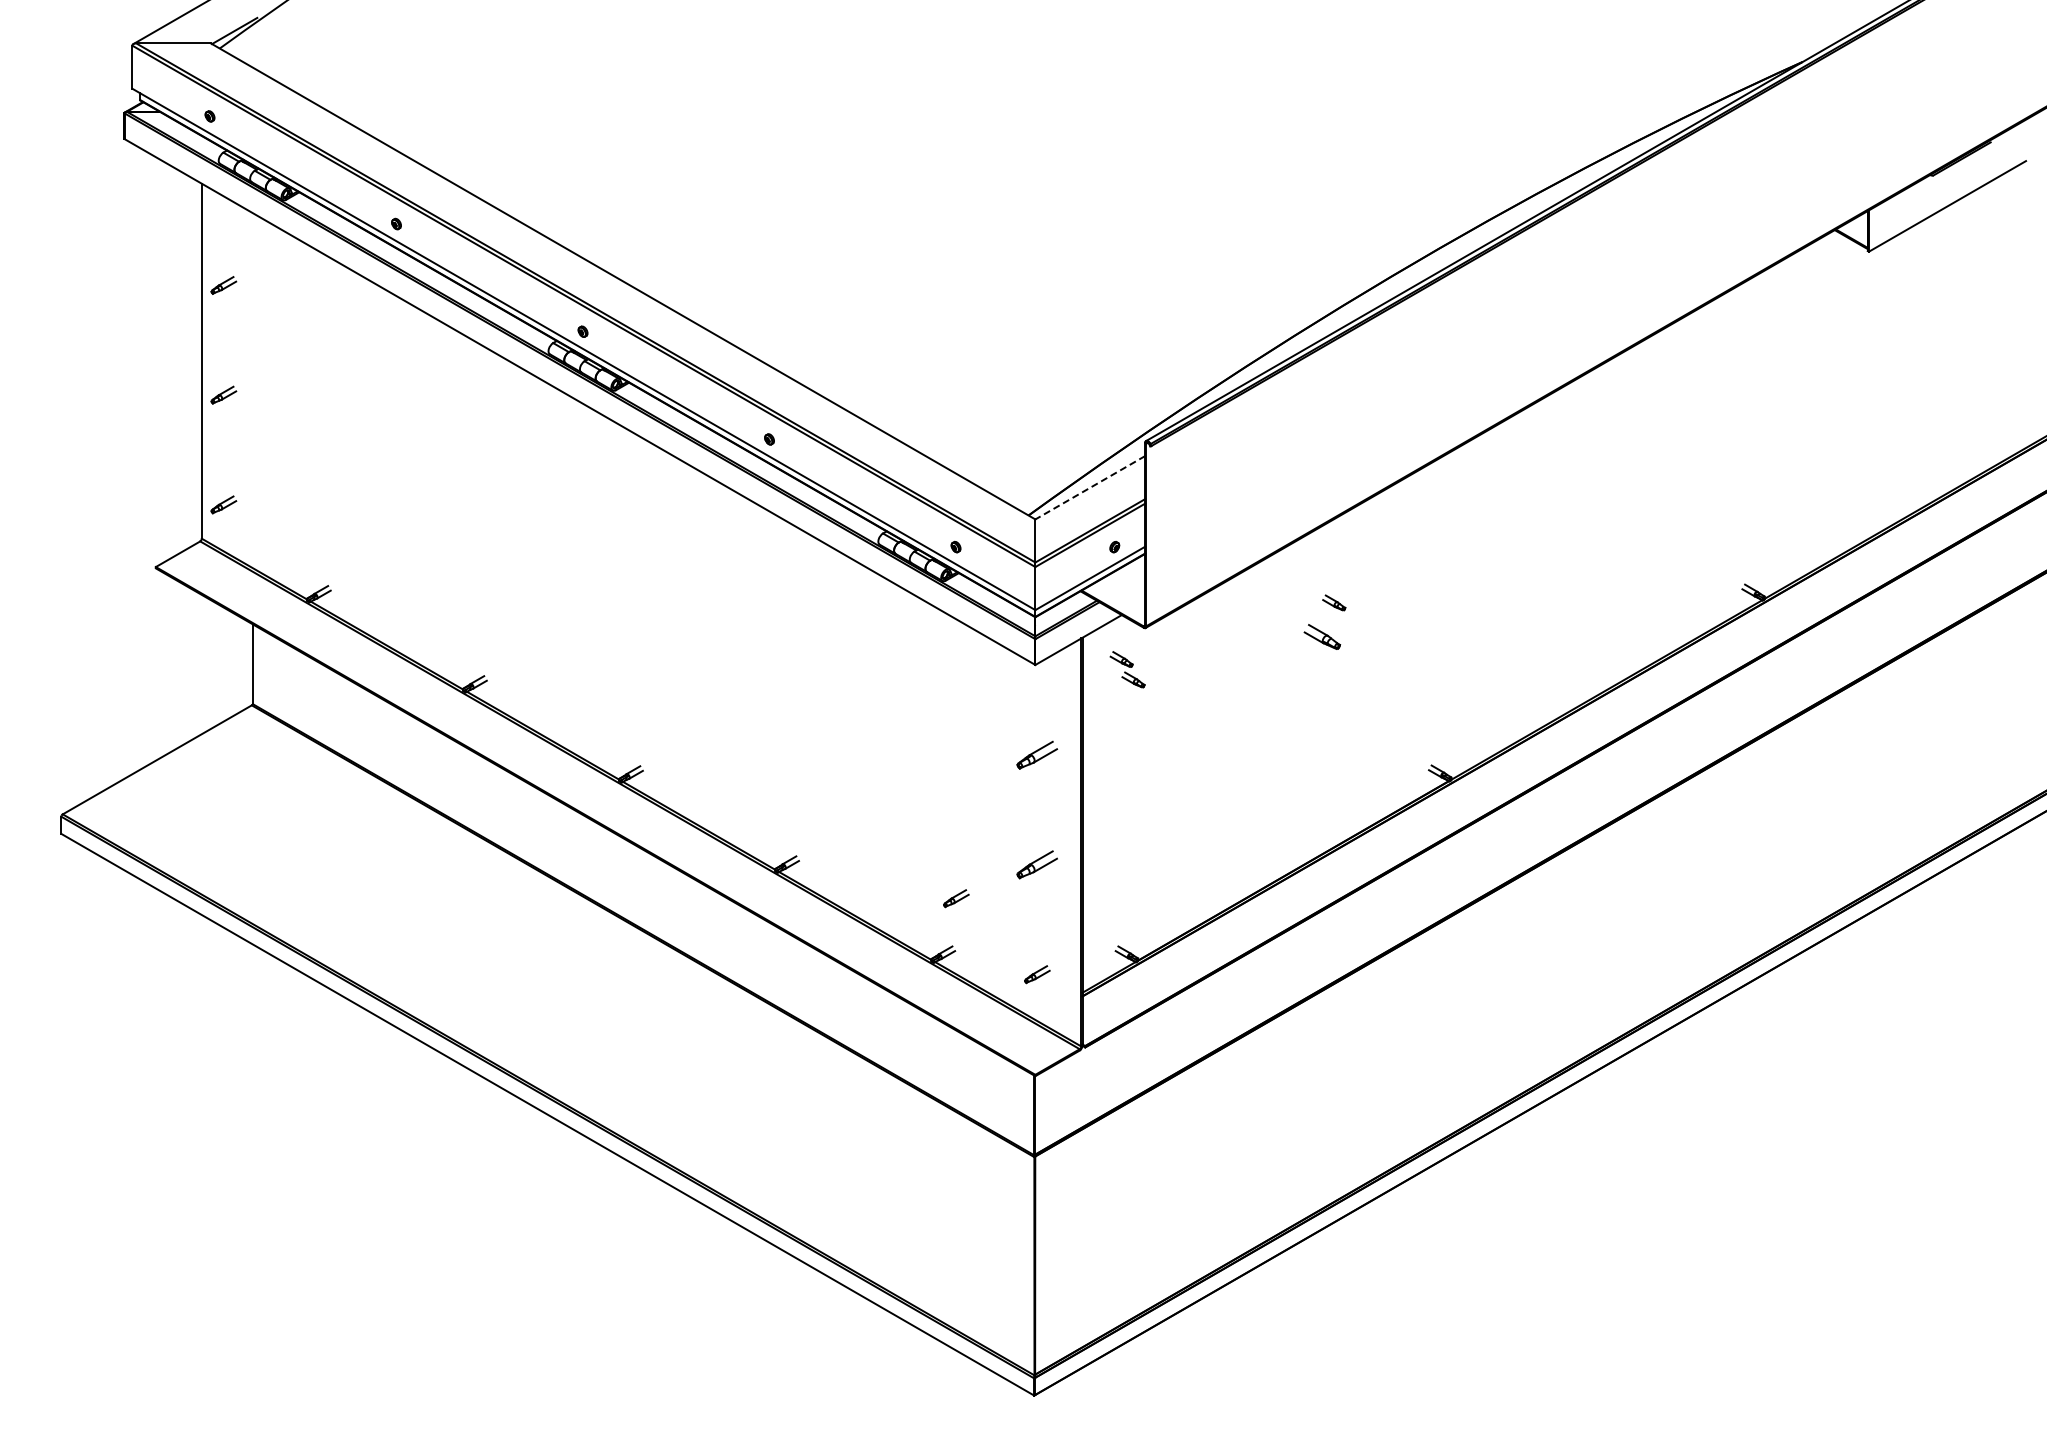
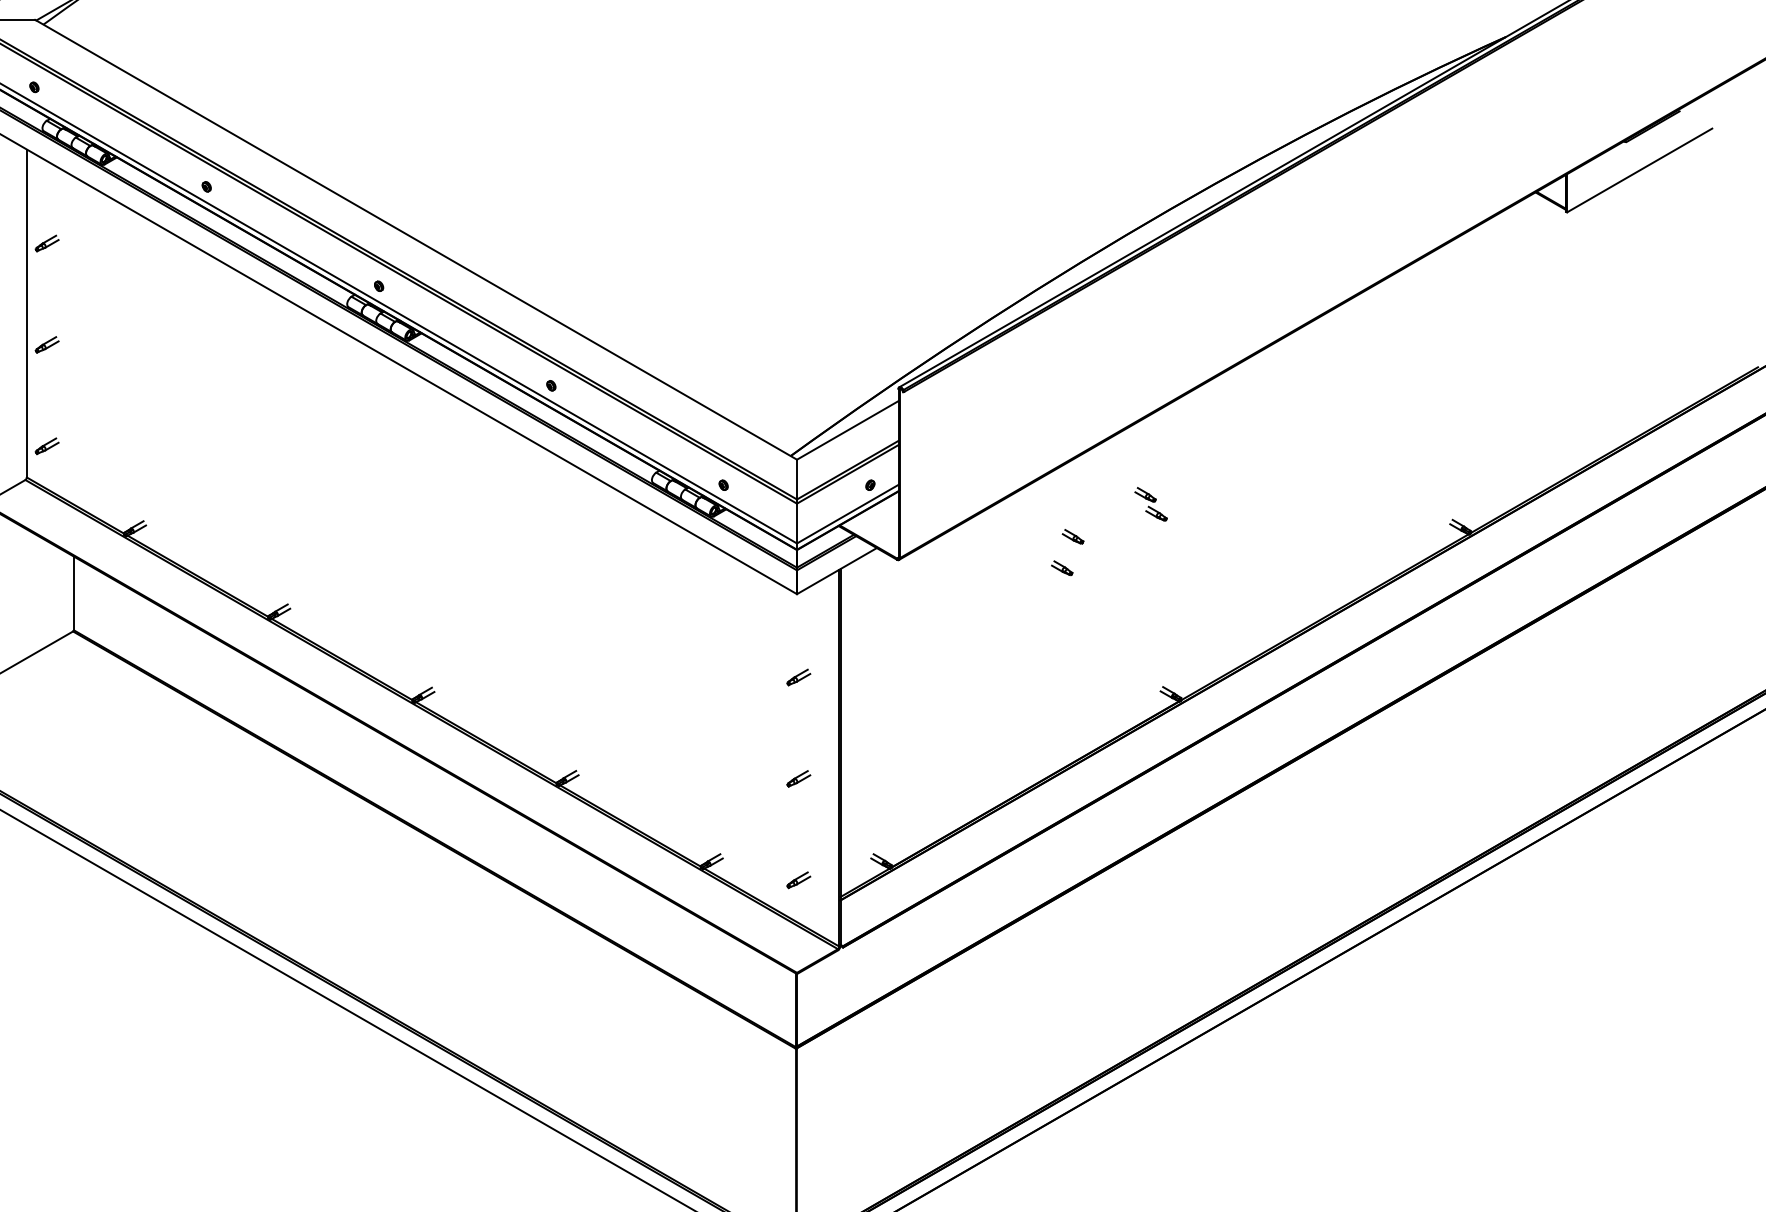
line: (1089, 487) -> (847, 430), dashed -> solid
part: (1322, 636) -> (1062, 567), size x0.62
part: (1127, 669) -> (1150, 504), moved
part: (1037, 754) -> (798, 676), size x0.62
part: (1037, 864) -> (798, 778), size x0.62
part: (956, 898) -> (724, 809), removed

